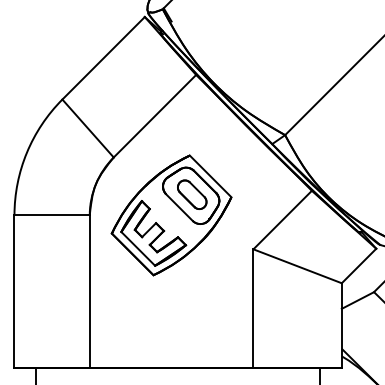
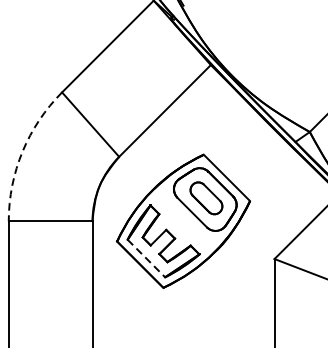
arc: (26, 152) -> (22, 151), solid -> dashed
line: (138, 248) -> (146, 258), solid -> dashed

